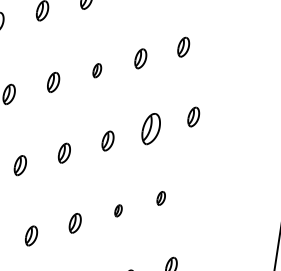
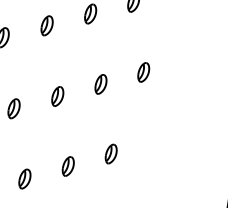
part: (96, 70) -> (46, 25), size x1.43
part: (150, 128) -> (100, 83), size x0.62
part: (160, 198) -> (110, 154), size x1.43
part: (118, 210) -> (68, 166), size x1.67

